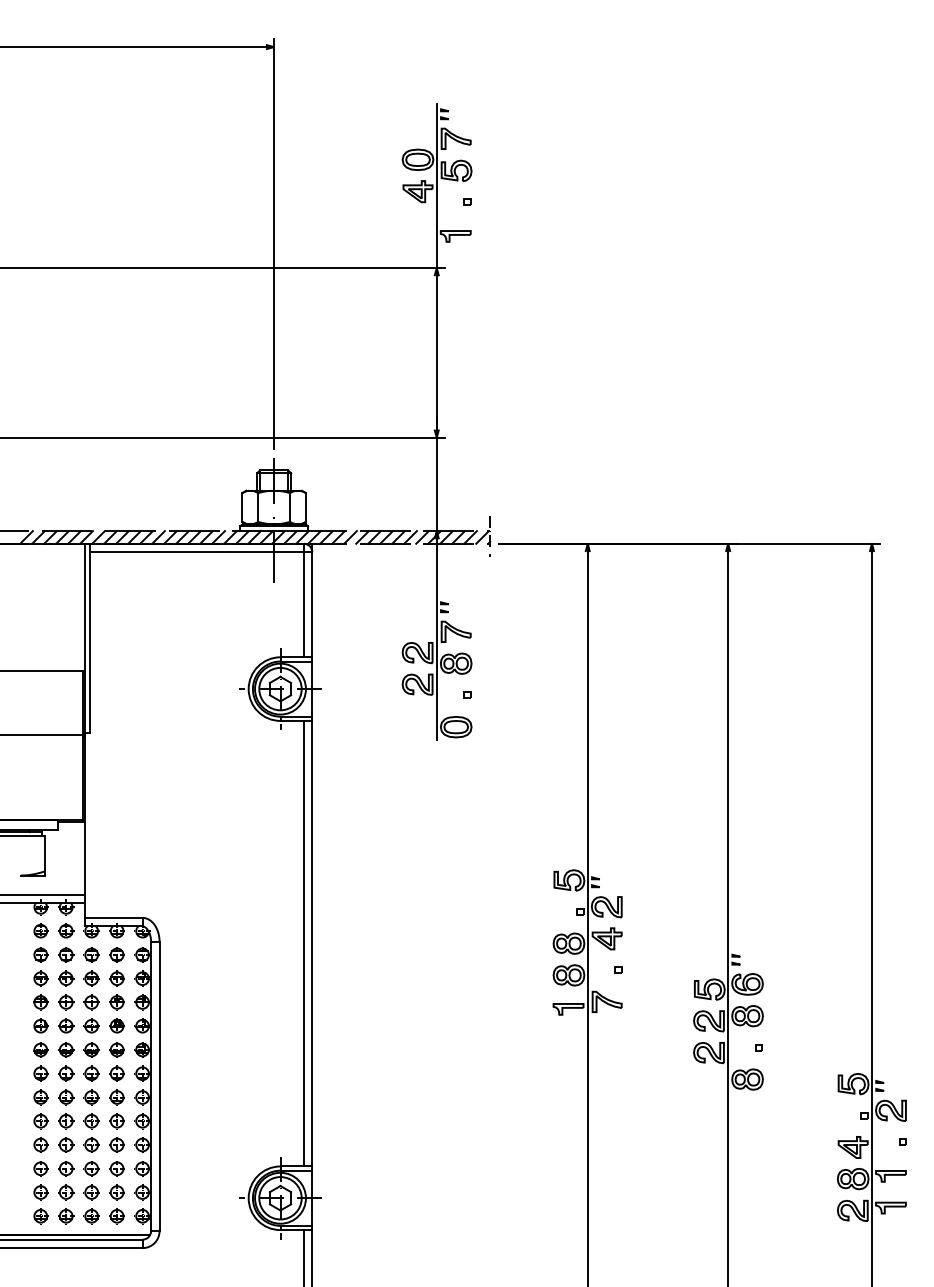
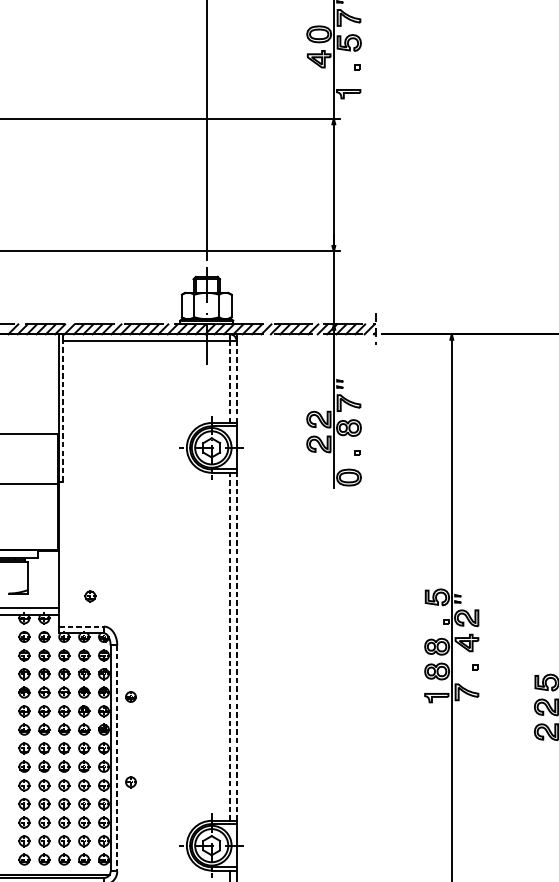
line: (303, 604) -> (229, 381), solid -> dashed
line: (312, 604) -> (236, 381), solid -> dashed
line: (89, 641) -> (62, 410), solid -> dashed
part: (125, 878) -> (90, 595), added
line: (113, 917) -> (81, 626), solid -> dashed
line: (303, 943) -> (229, 646), solid -> dashed
line: (312, 943) -> (236, 646), solid -> dashed
part: (176, 1007) -> (130, 696), added
line: (159, 1086) -> (117, 758), solid -> dashed
part: (176, 1116) -> (130, 781), added

